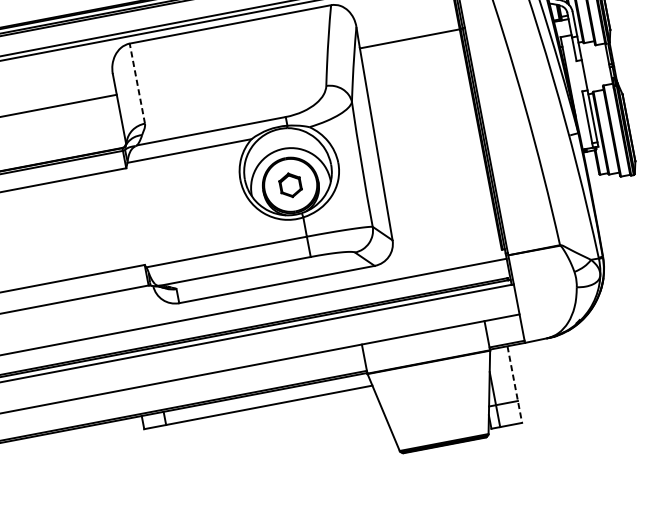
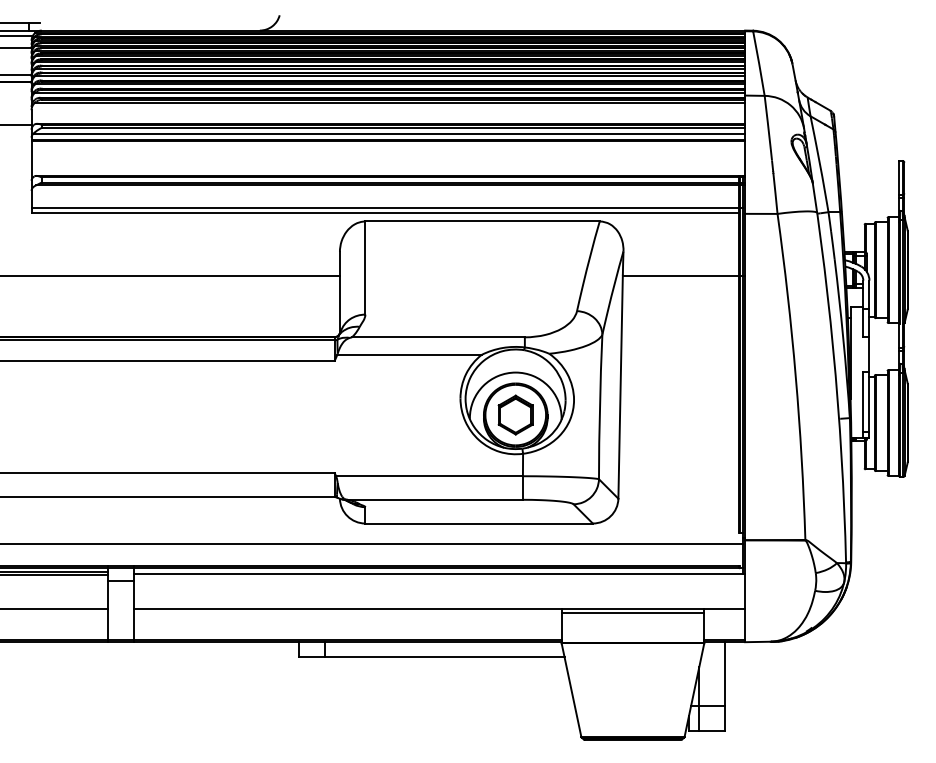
line: (137, 84) -> (365, 268), dashed -> solid
part: (290, 184) -> (515, 414), size x1.43
line: (423, 335) -> (632, 612), added
line: (514, 384) -> (724, 686), dashed -> solid

